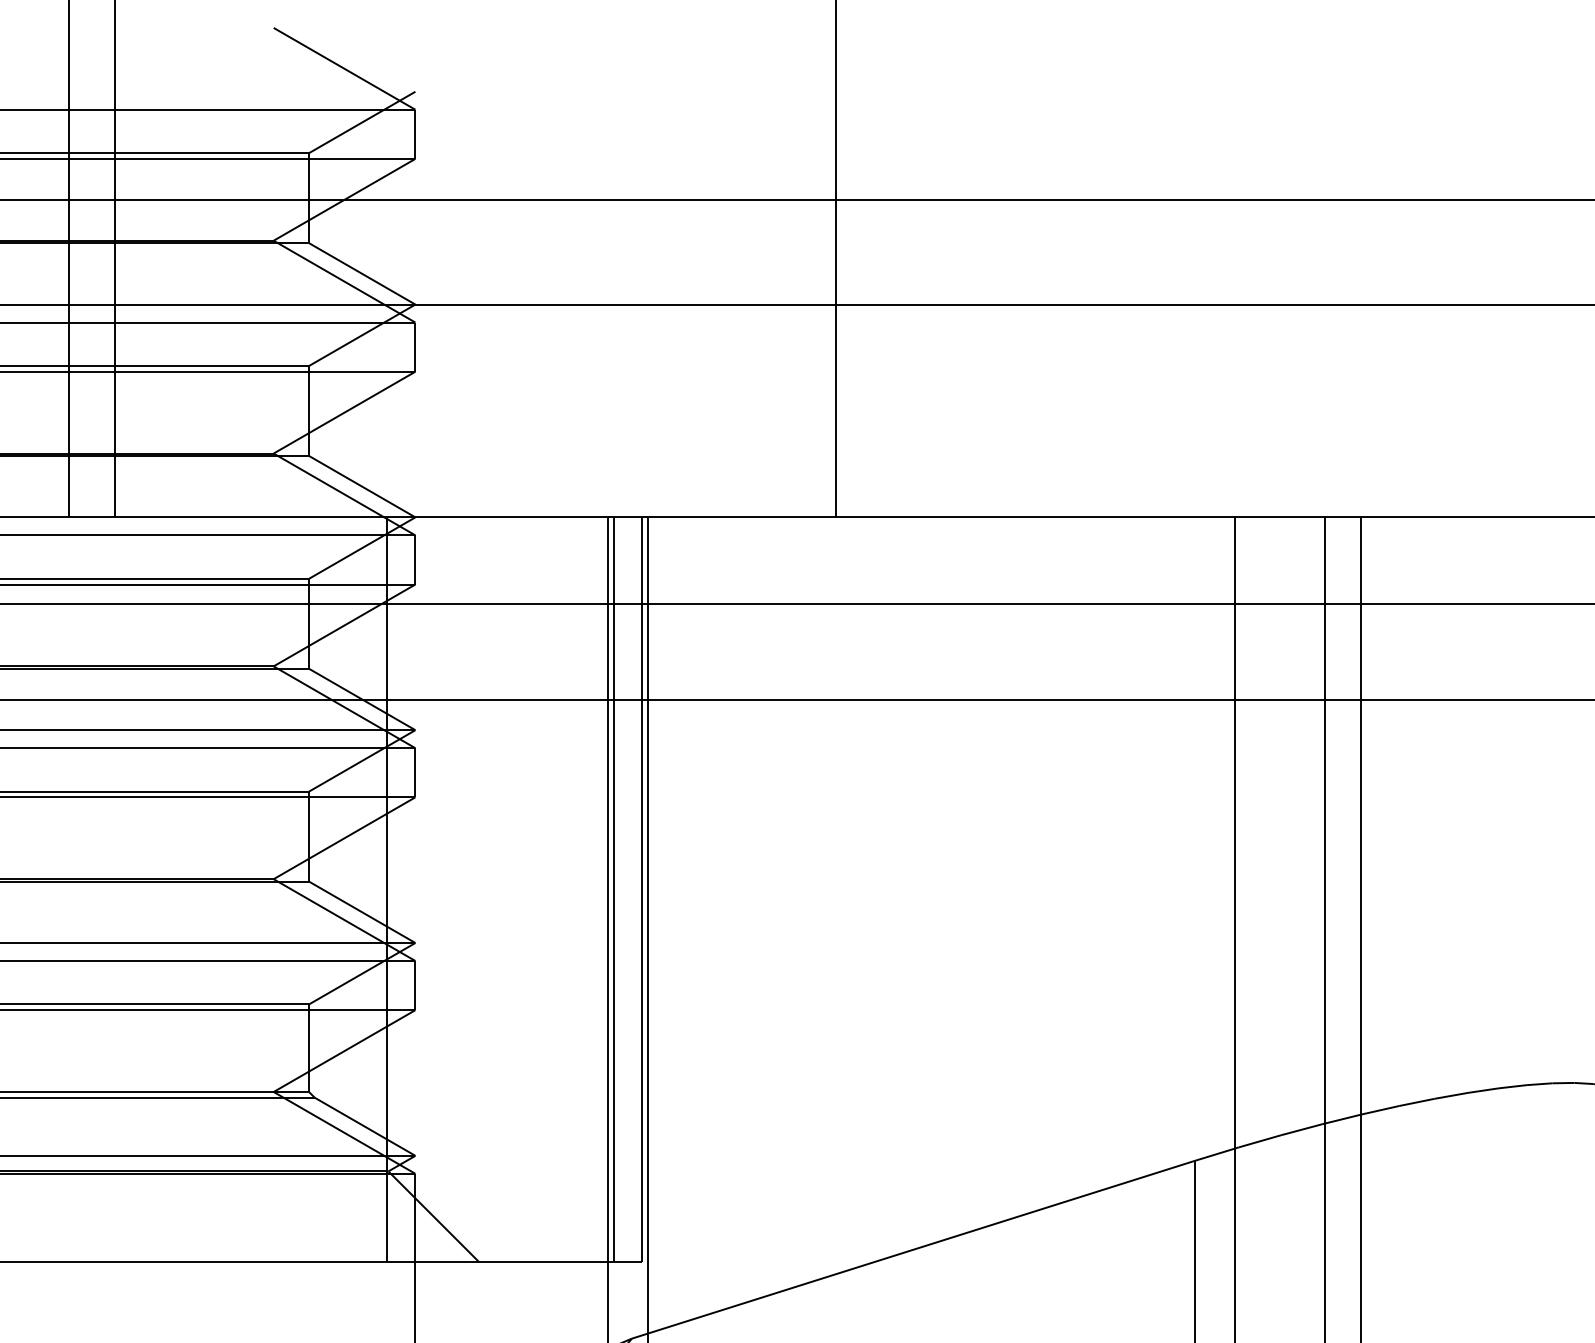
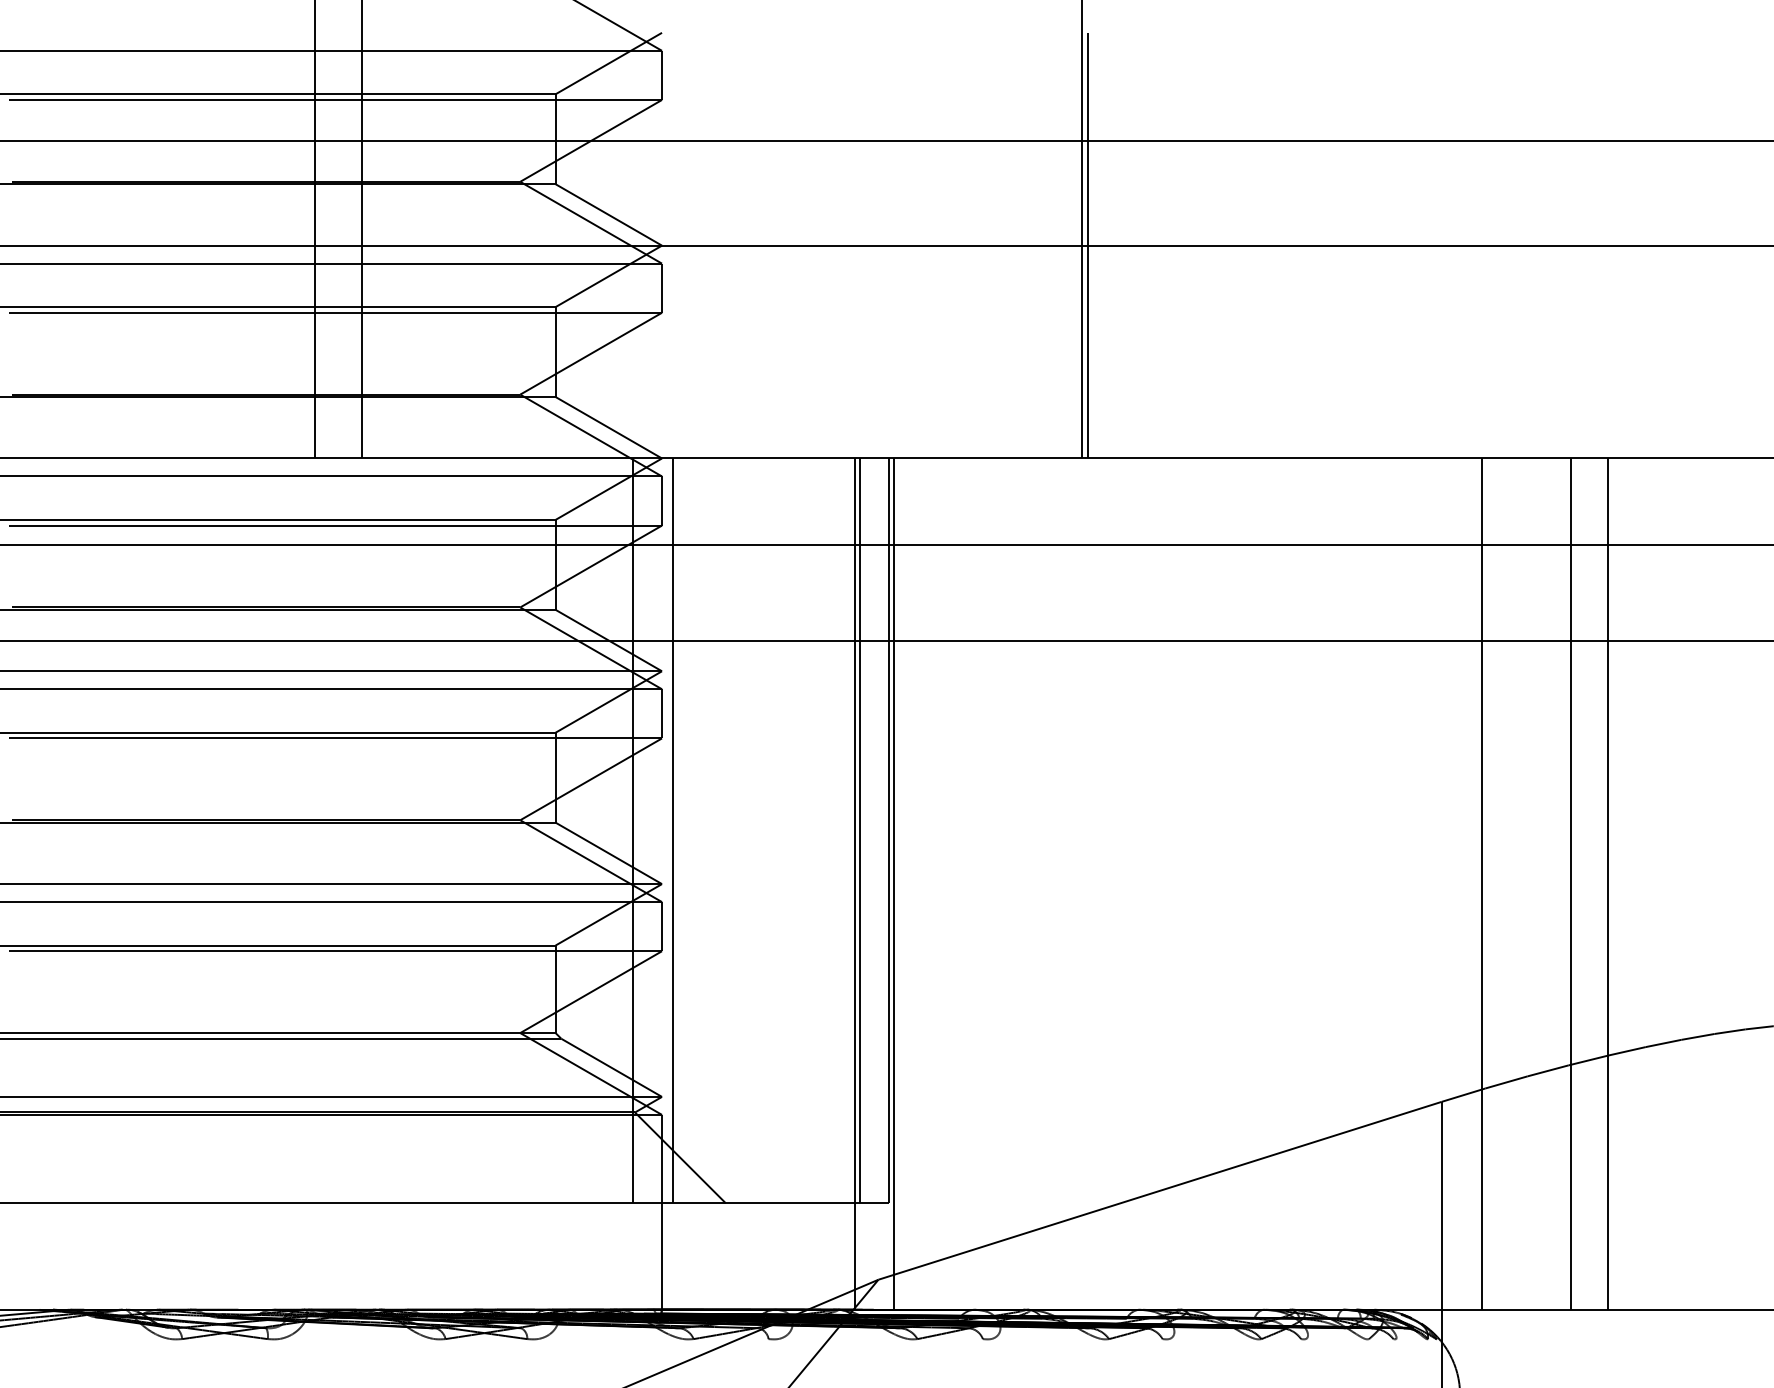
line: (840, 304) -> (1087, 245), added
line: (425, 889) -> (672, 830), added

